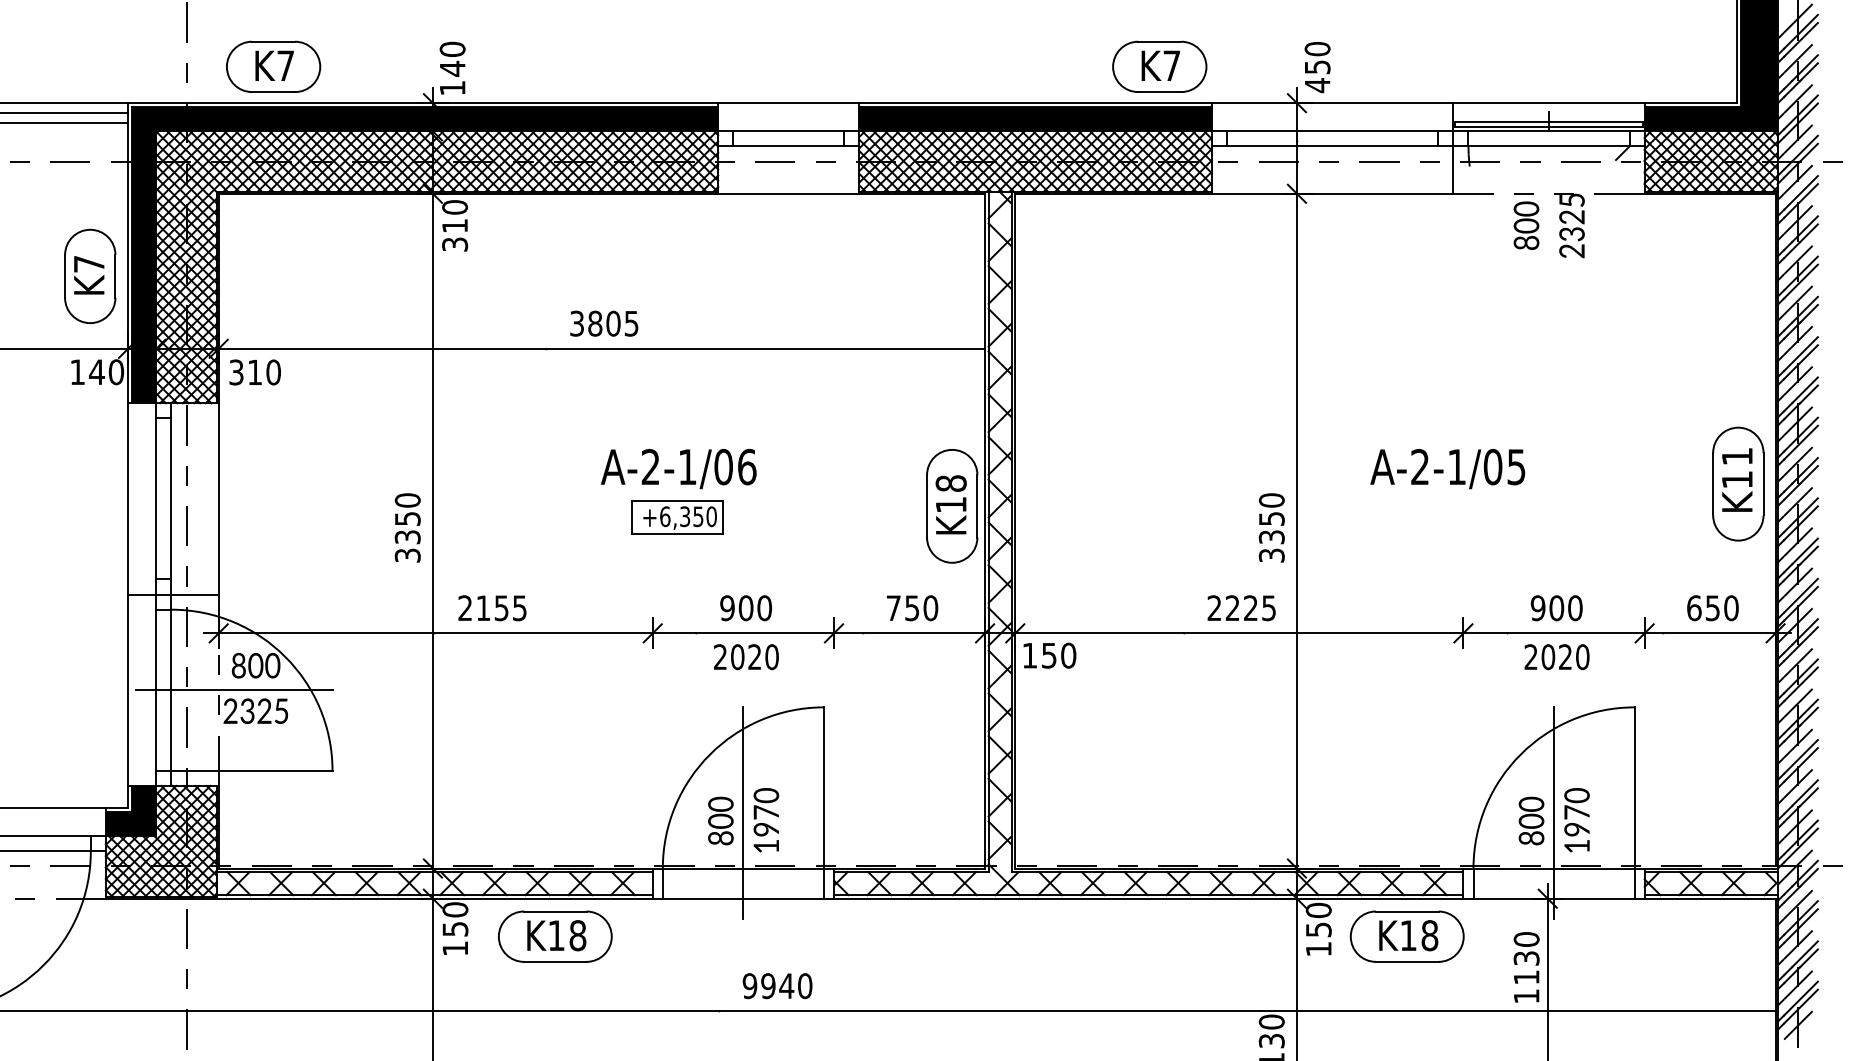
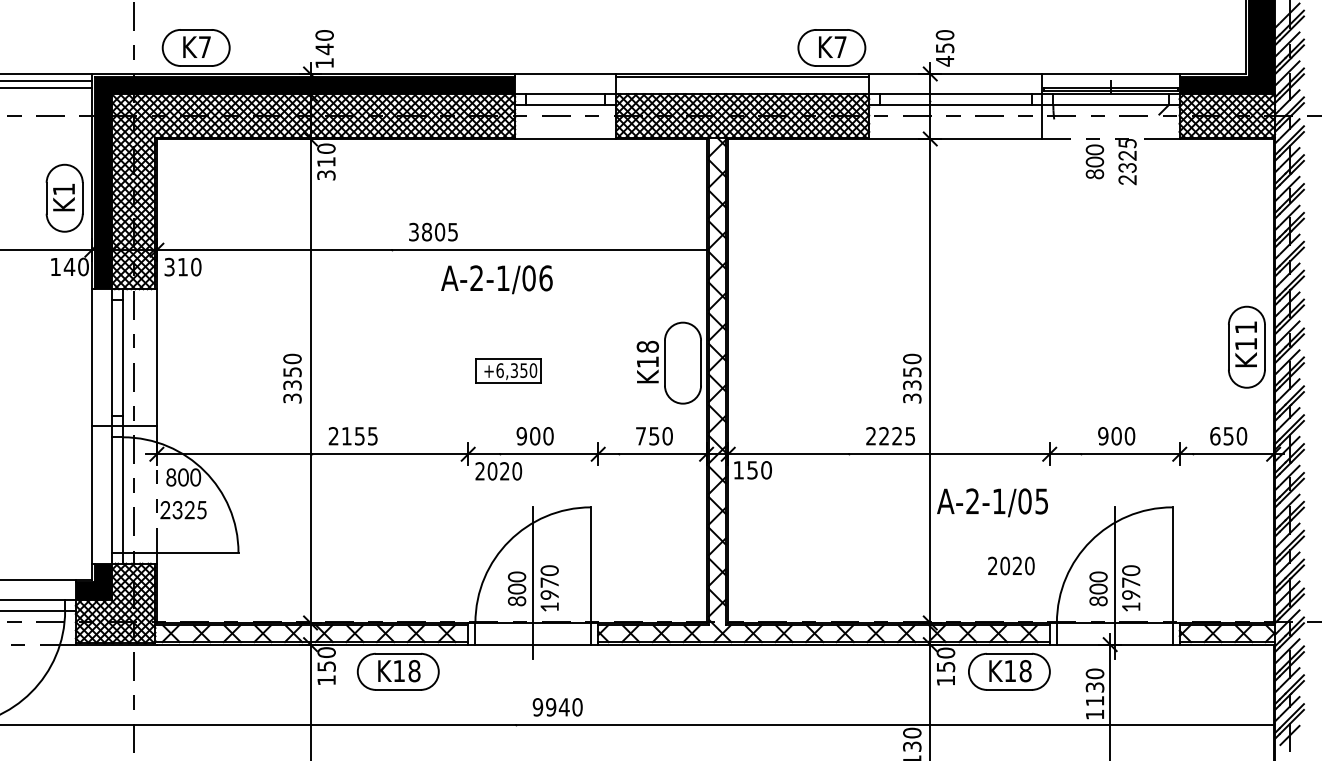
fill: (1035, 119) -> (742, 85), removed
text: (89, 264) -> (64, 189), K7 -> K1
text: (678, 468) -> (496, 279), moved
text: (1447, 469) -> (992, 503), moved
text: (950, 504) -> (647, 361), moved
part: (677, 517) -> (508, 371), moved
text: (746, 657) -> (498, 471), moved
text: (1556, 657) -> (1011, 566), moved
line: (234, 690) -> (168, 495), removed

